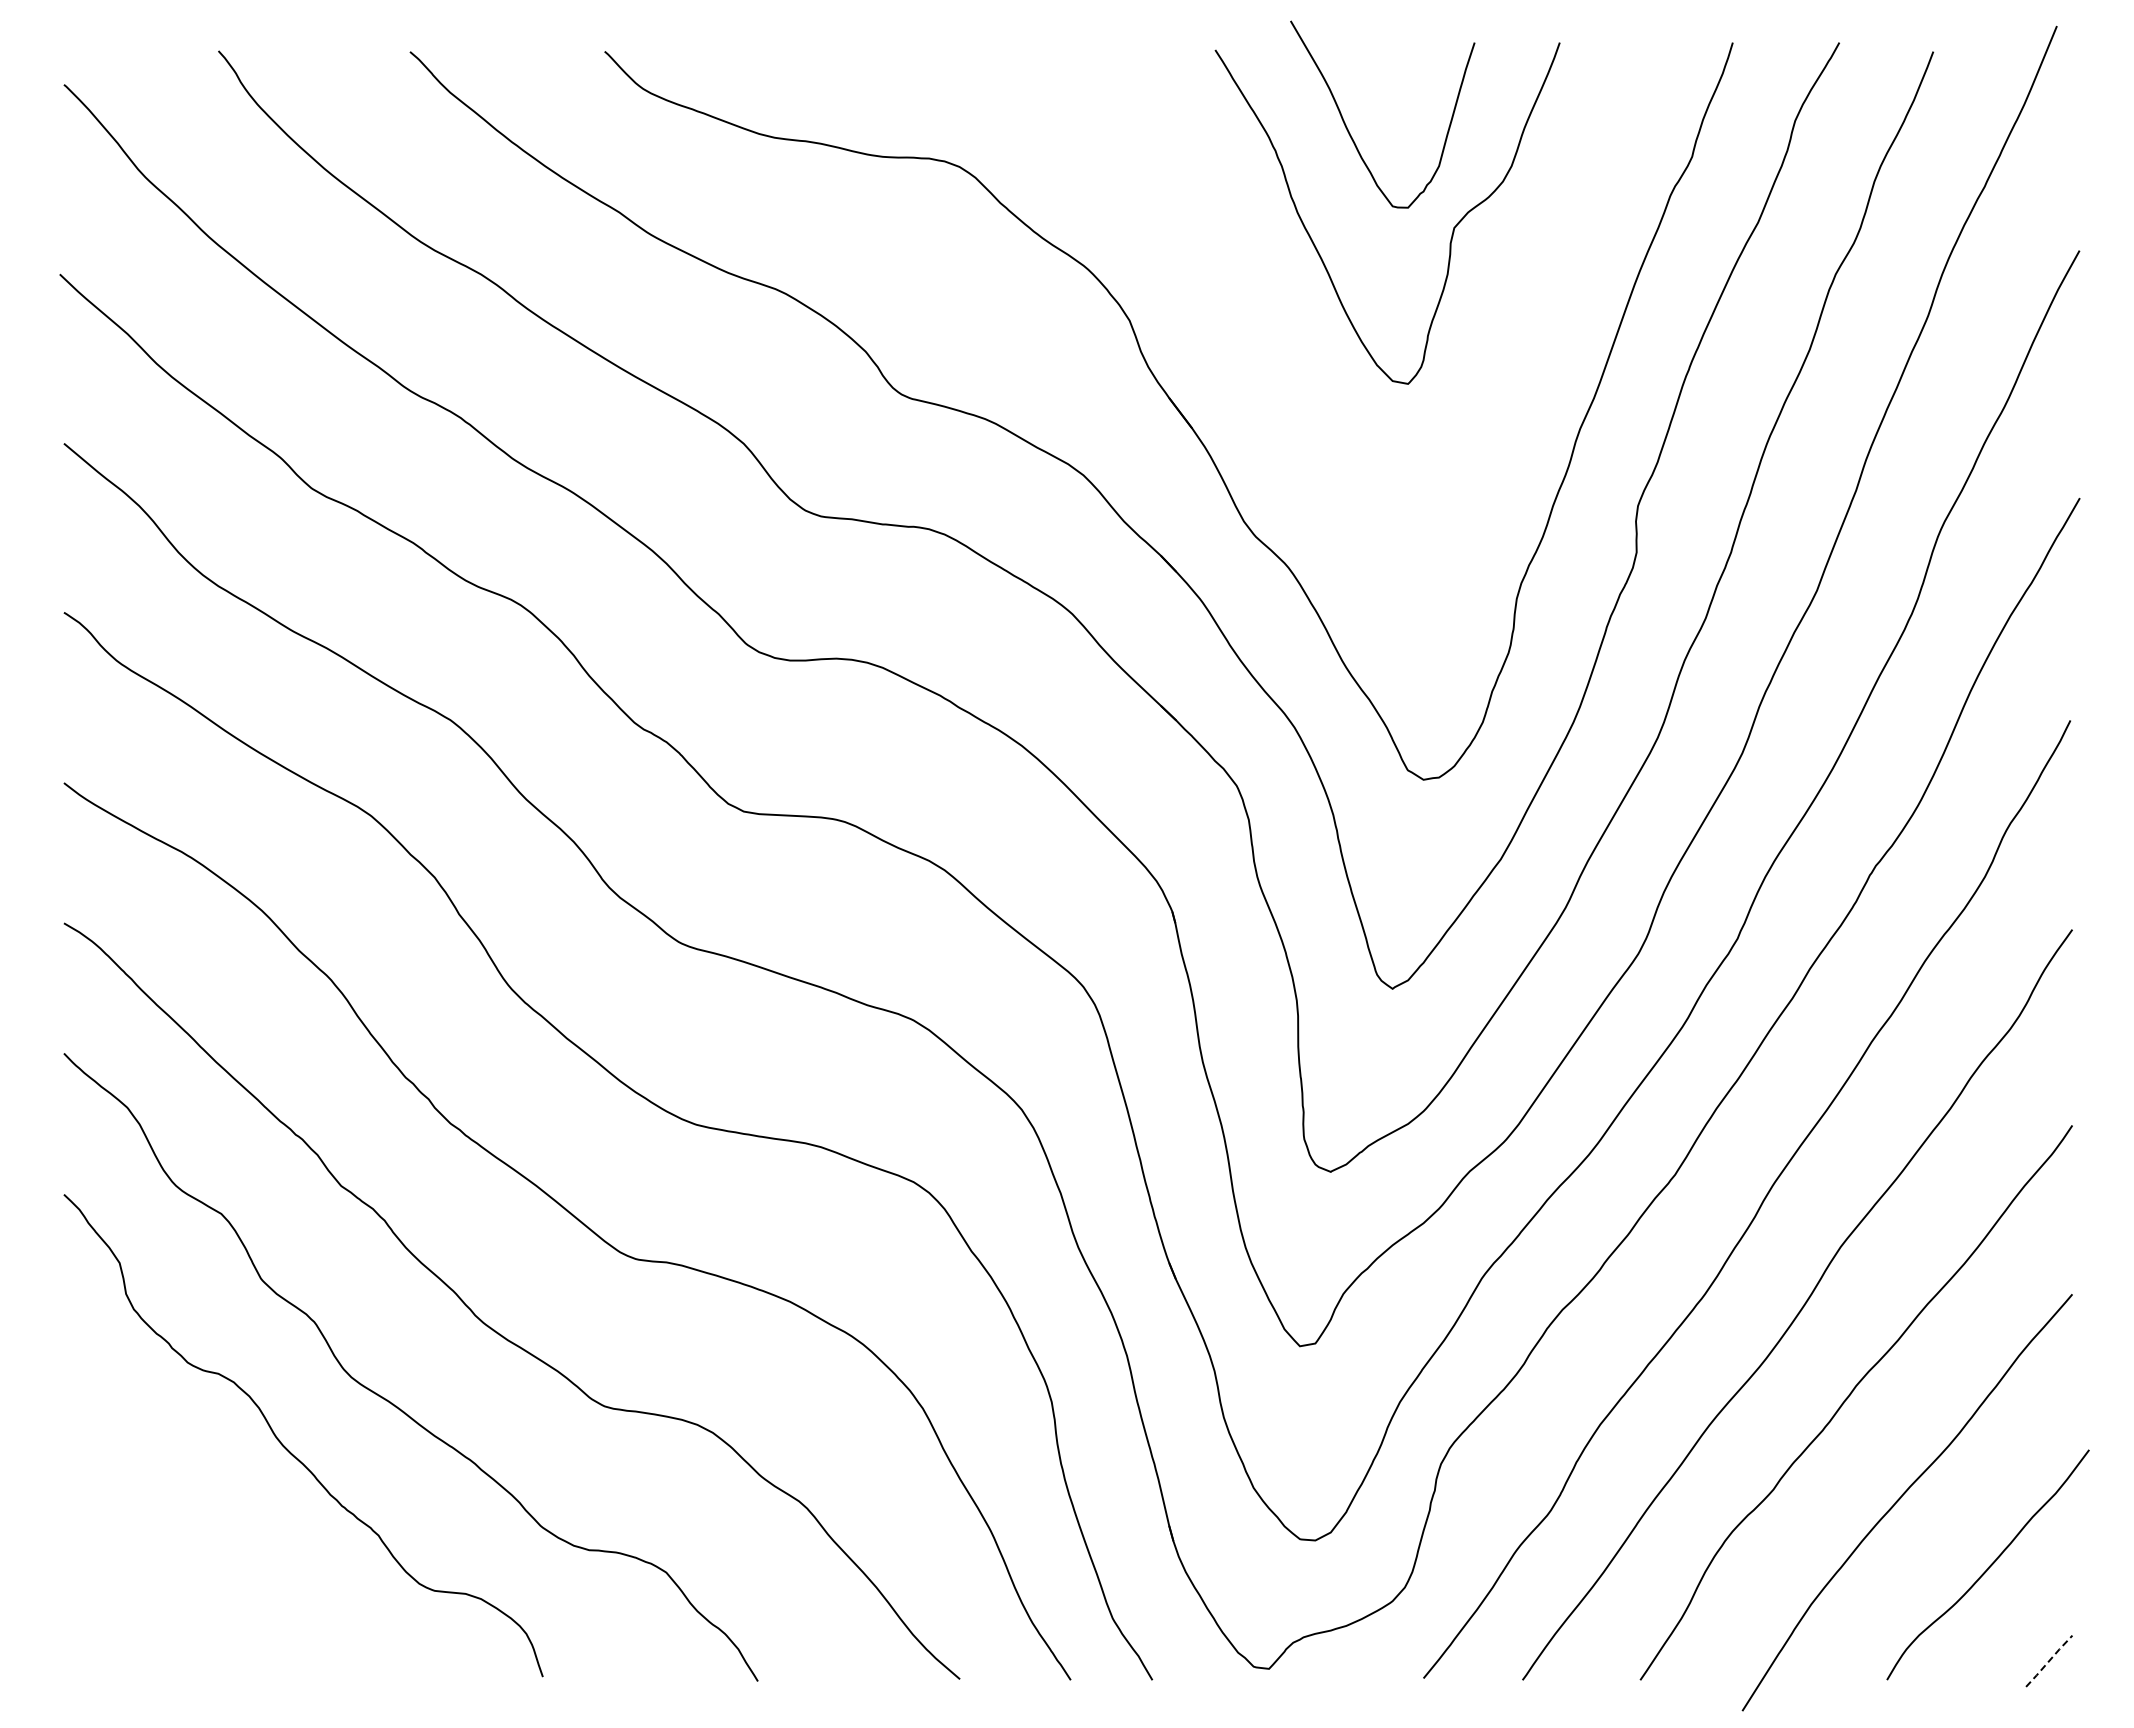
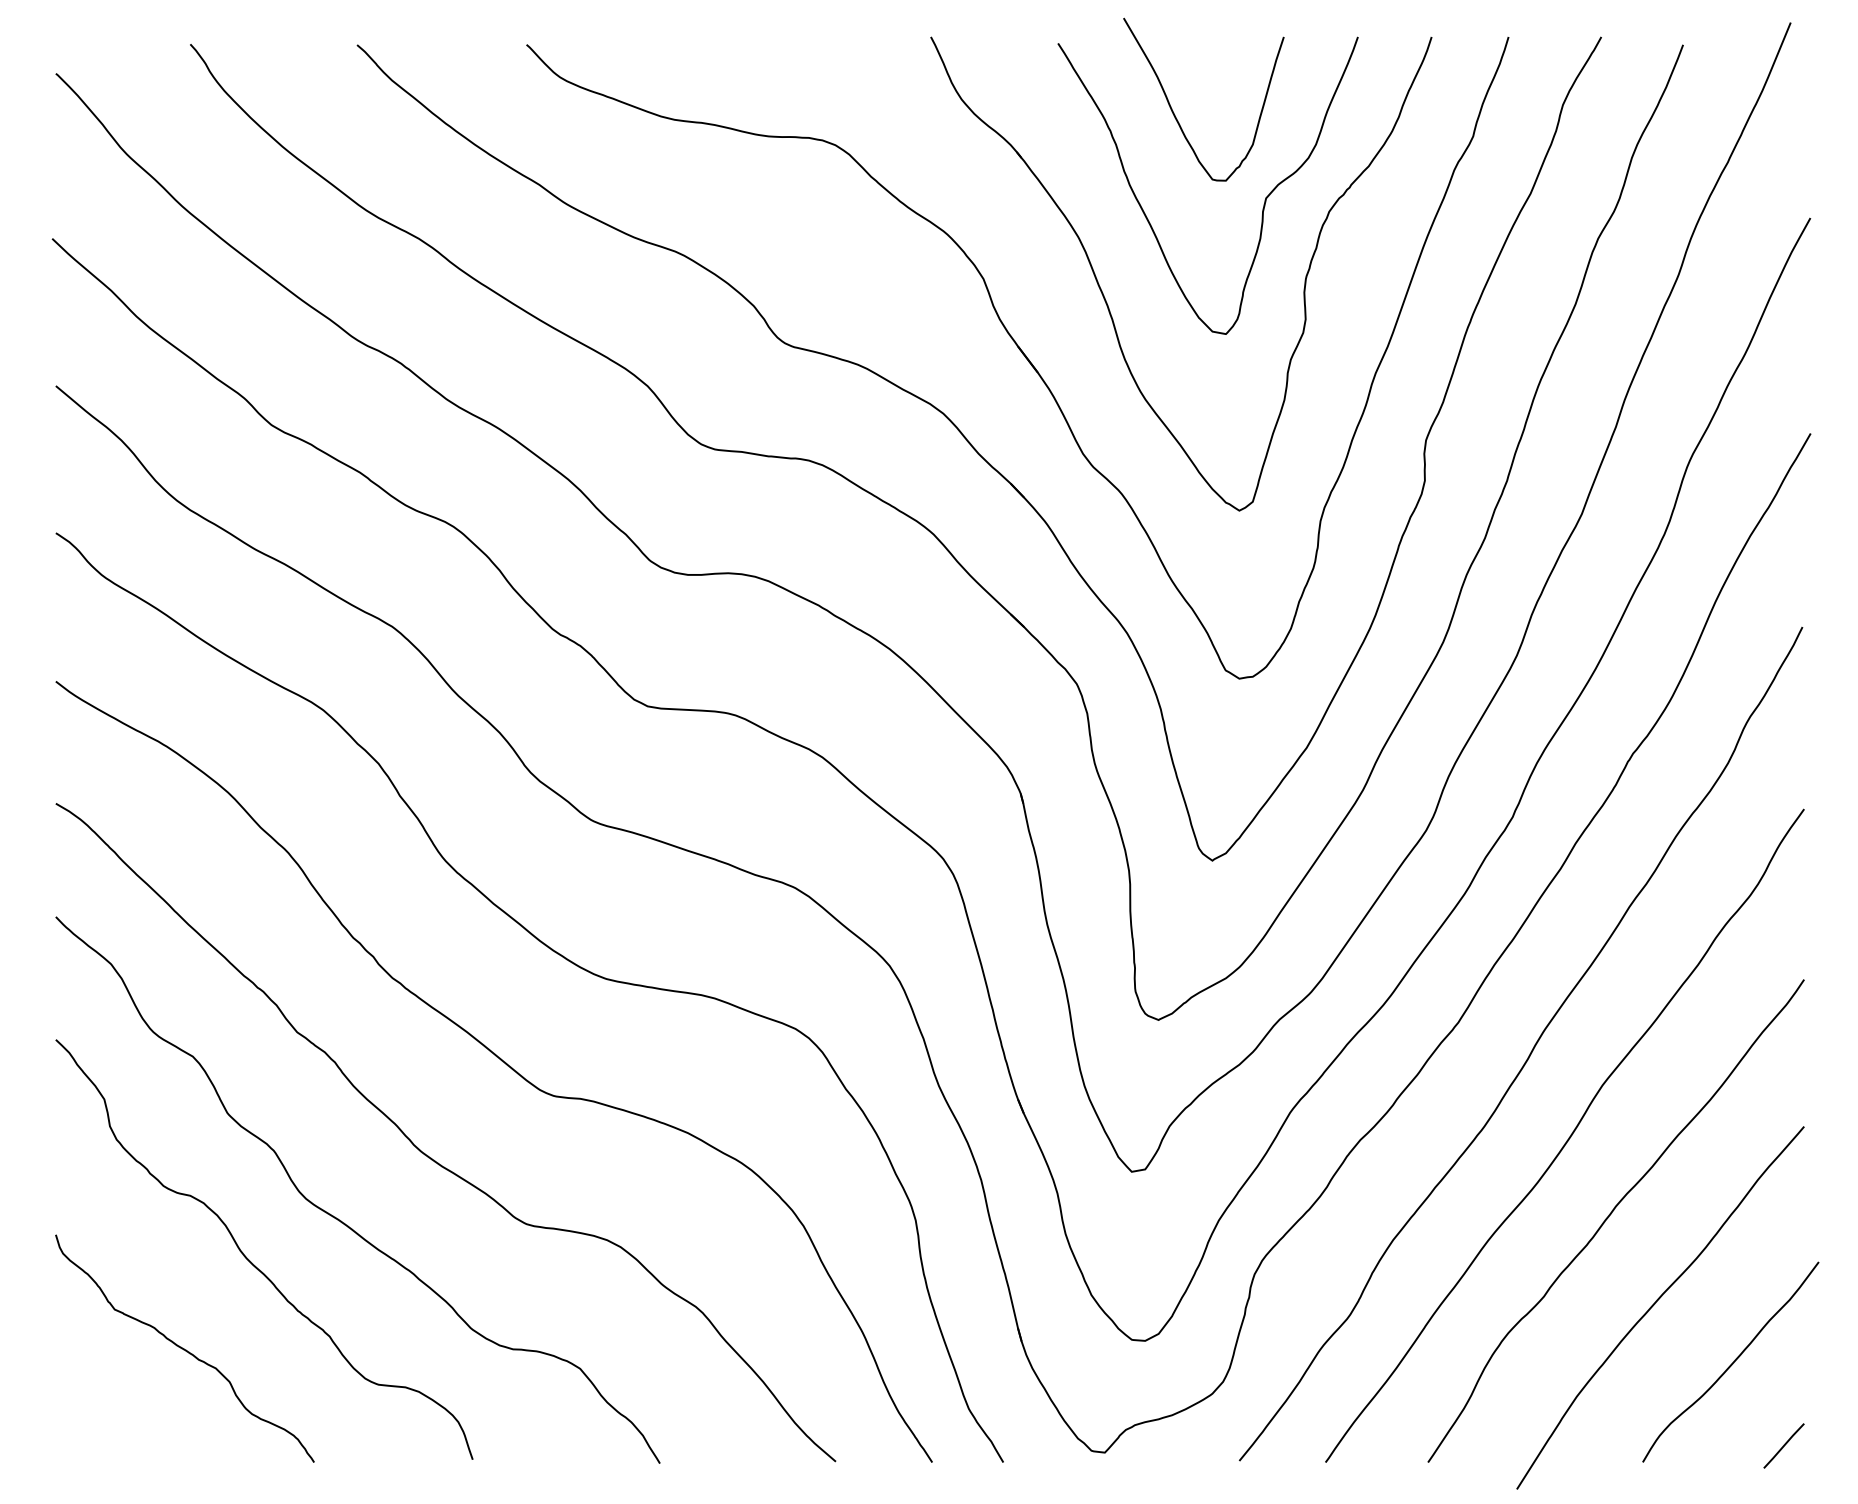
part: (1273, 351) -> (1108, 305), added
curve: (211, 1549) -> (184, 1348), added
line: (2049, 1661) -> (1784, 1446), dashed -> solid

